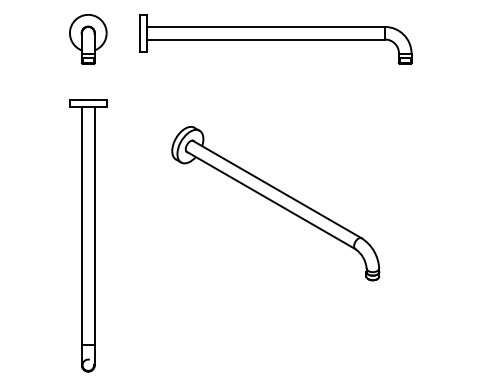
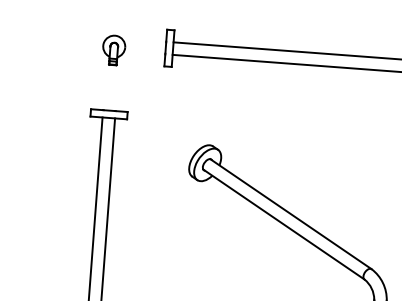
part: (88, 39) -> (114, 50), size x0.6

